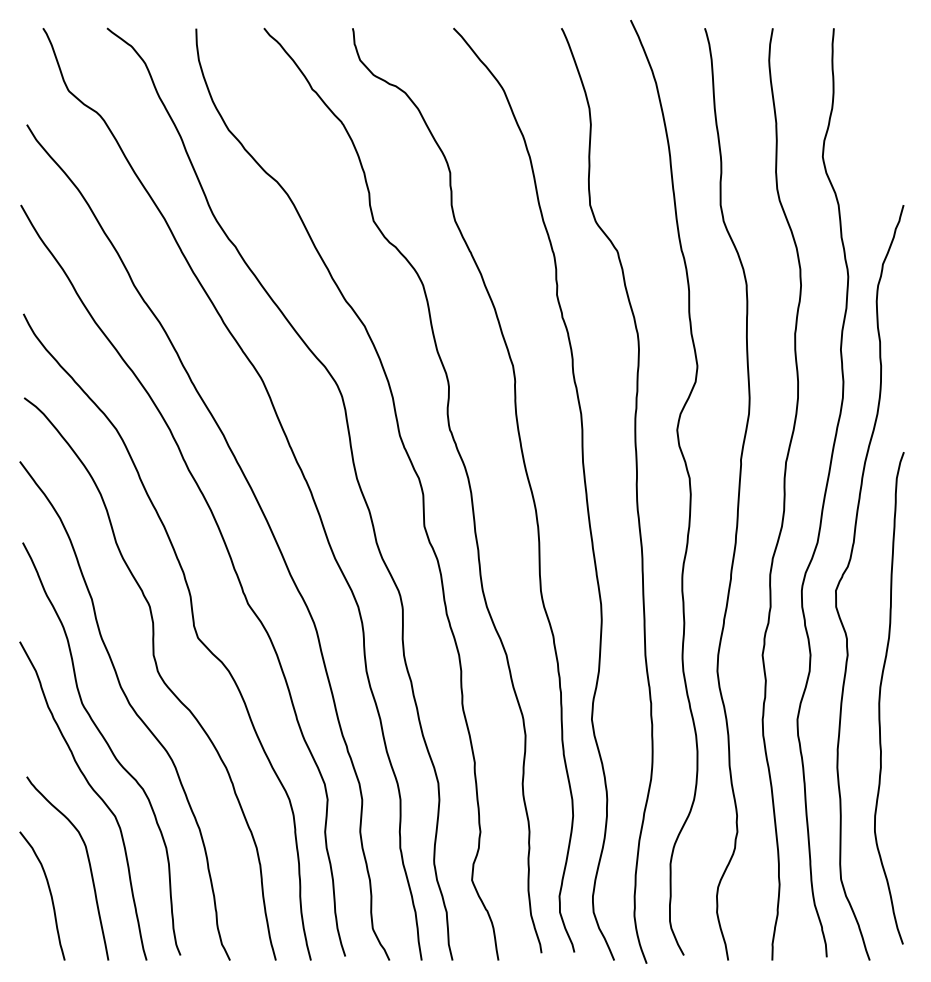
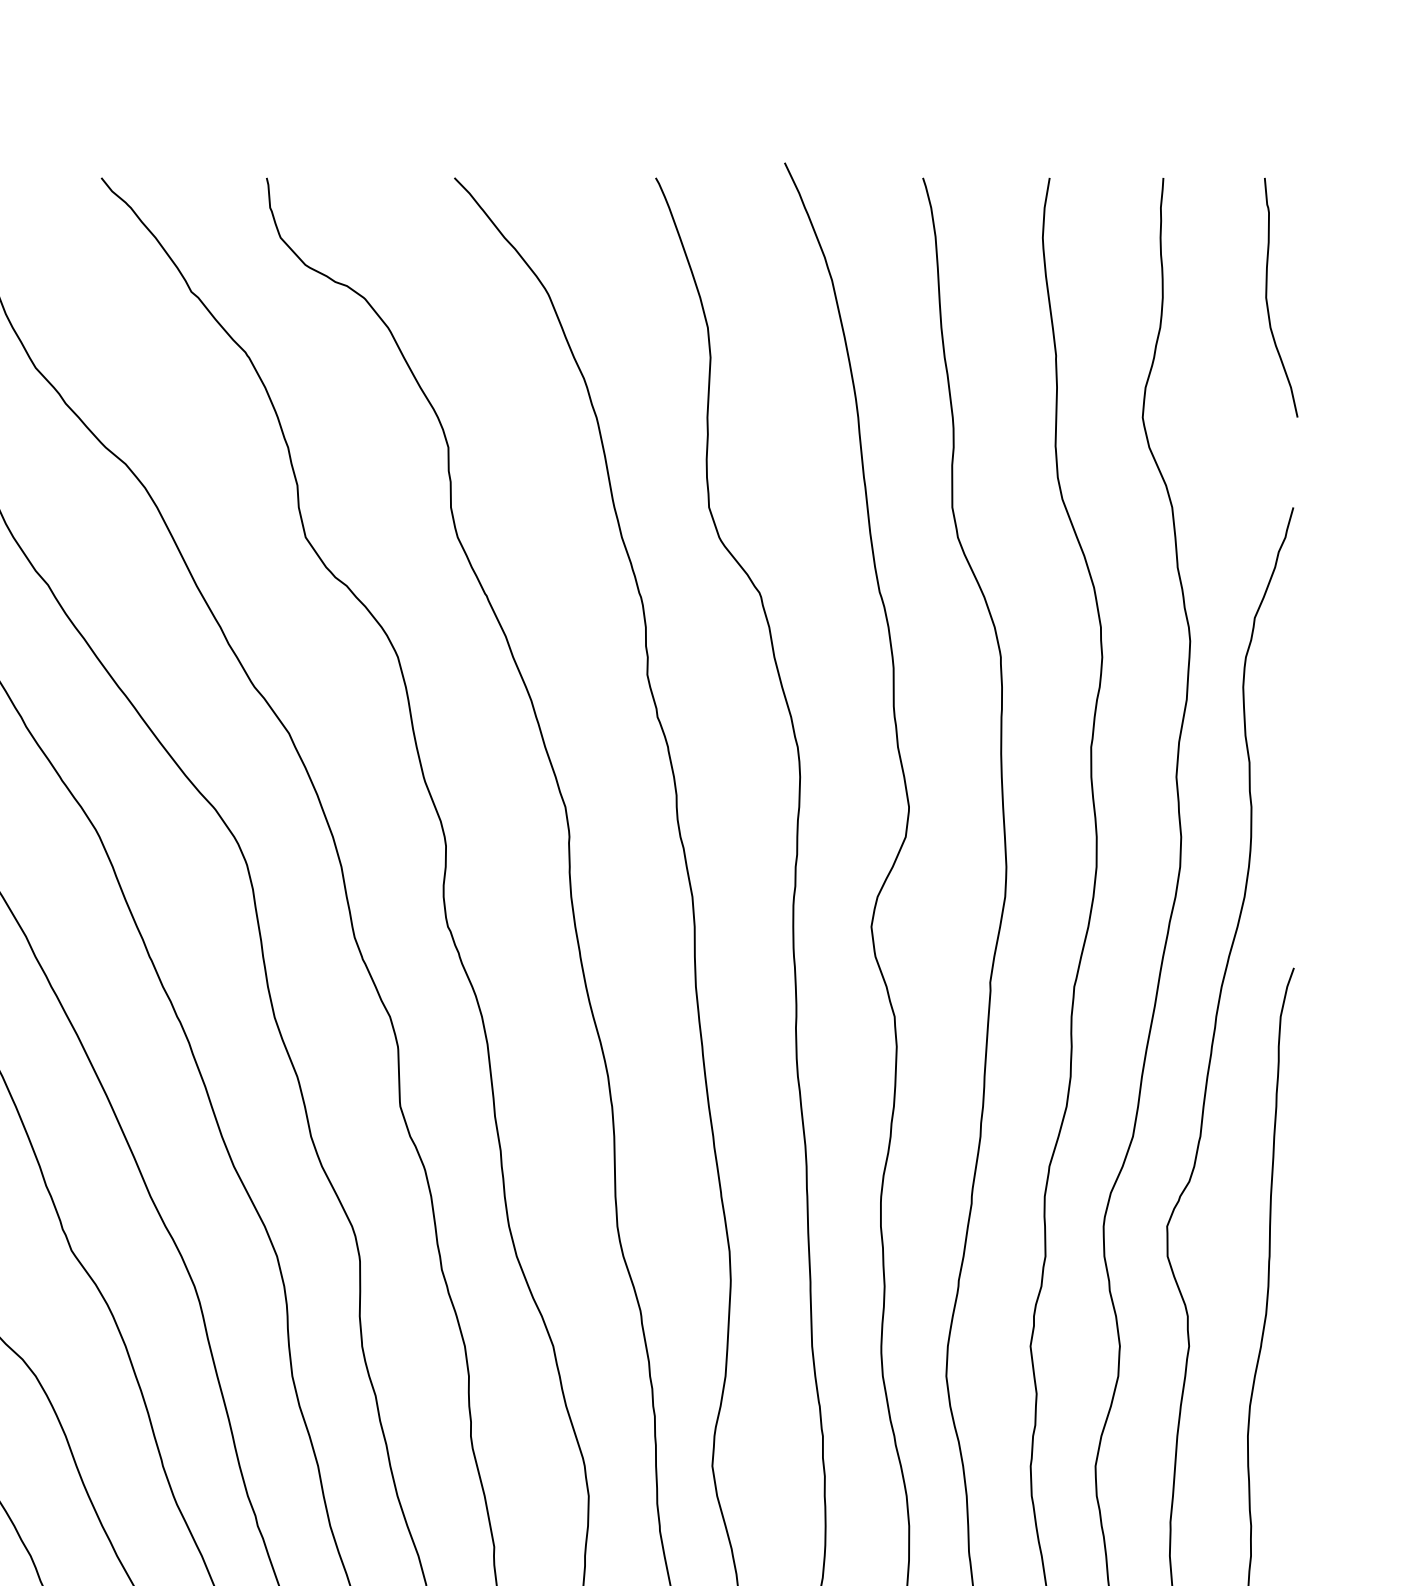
curve: (890, 93) -> (1268, 299), added

